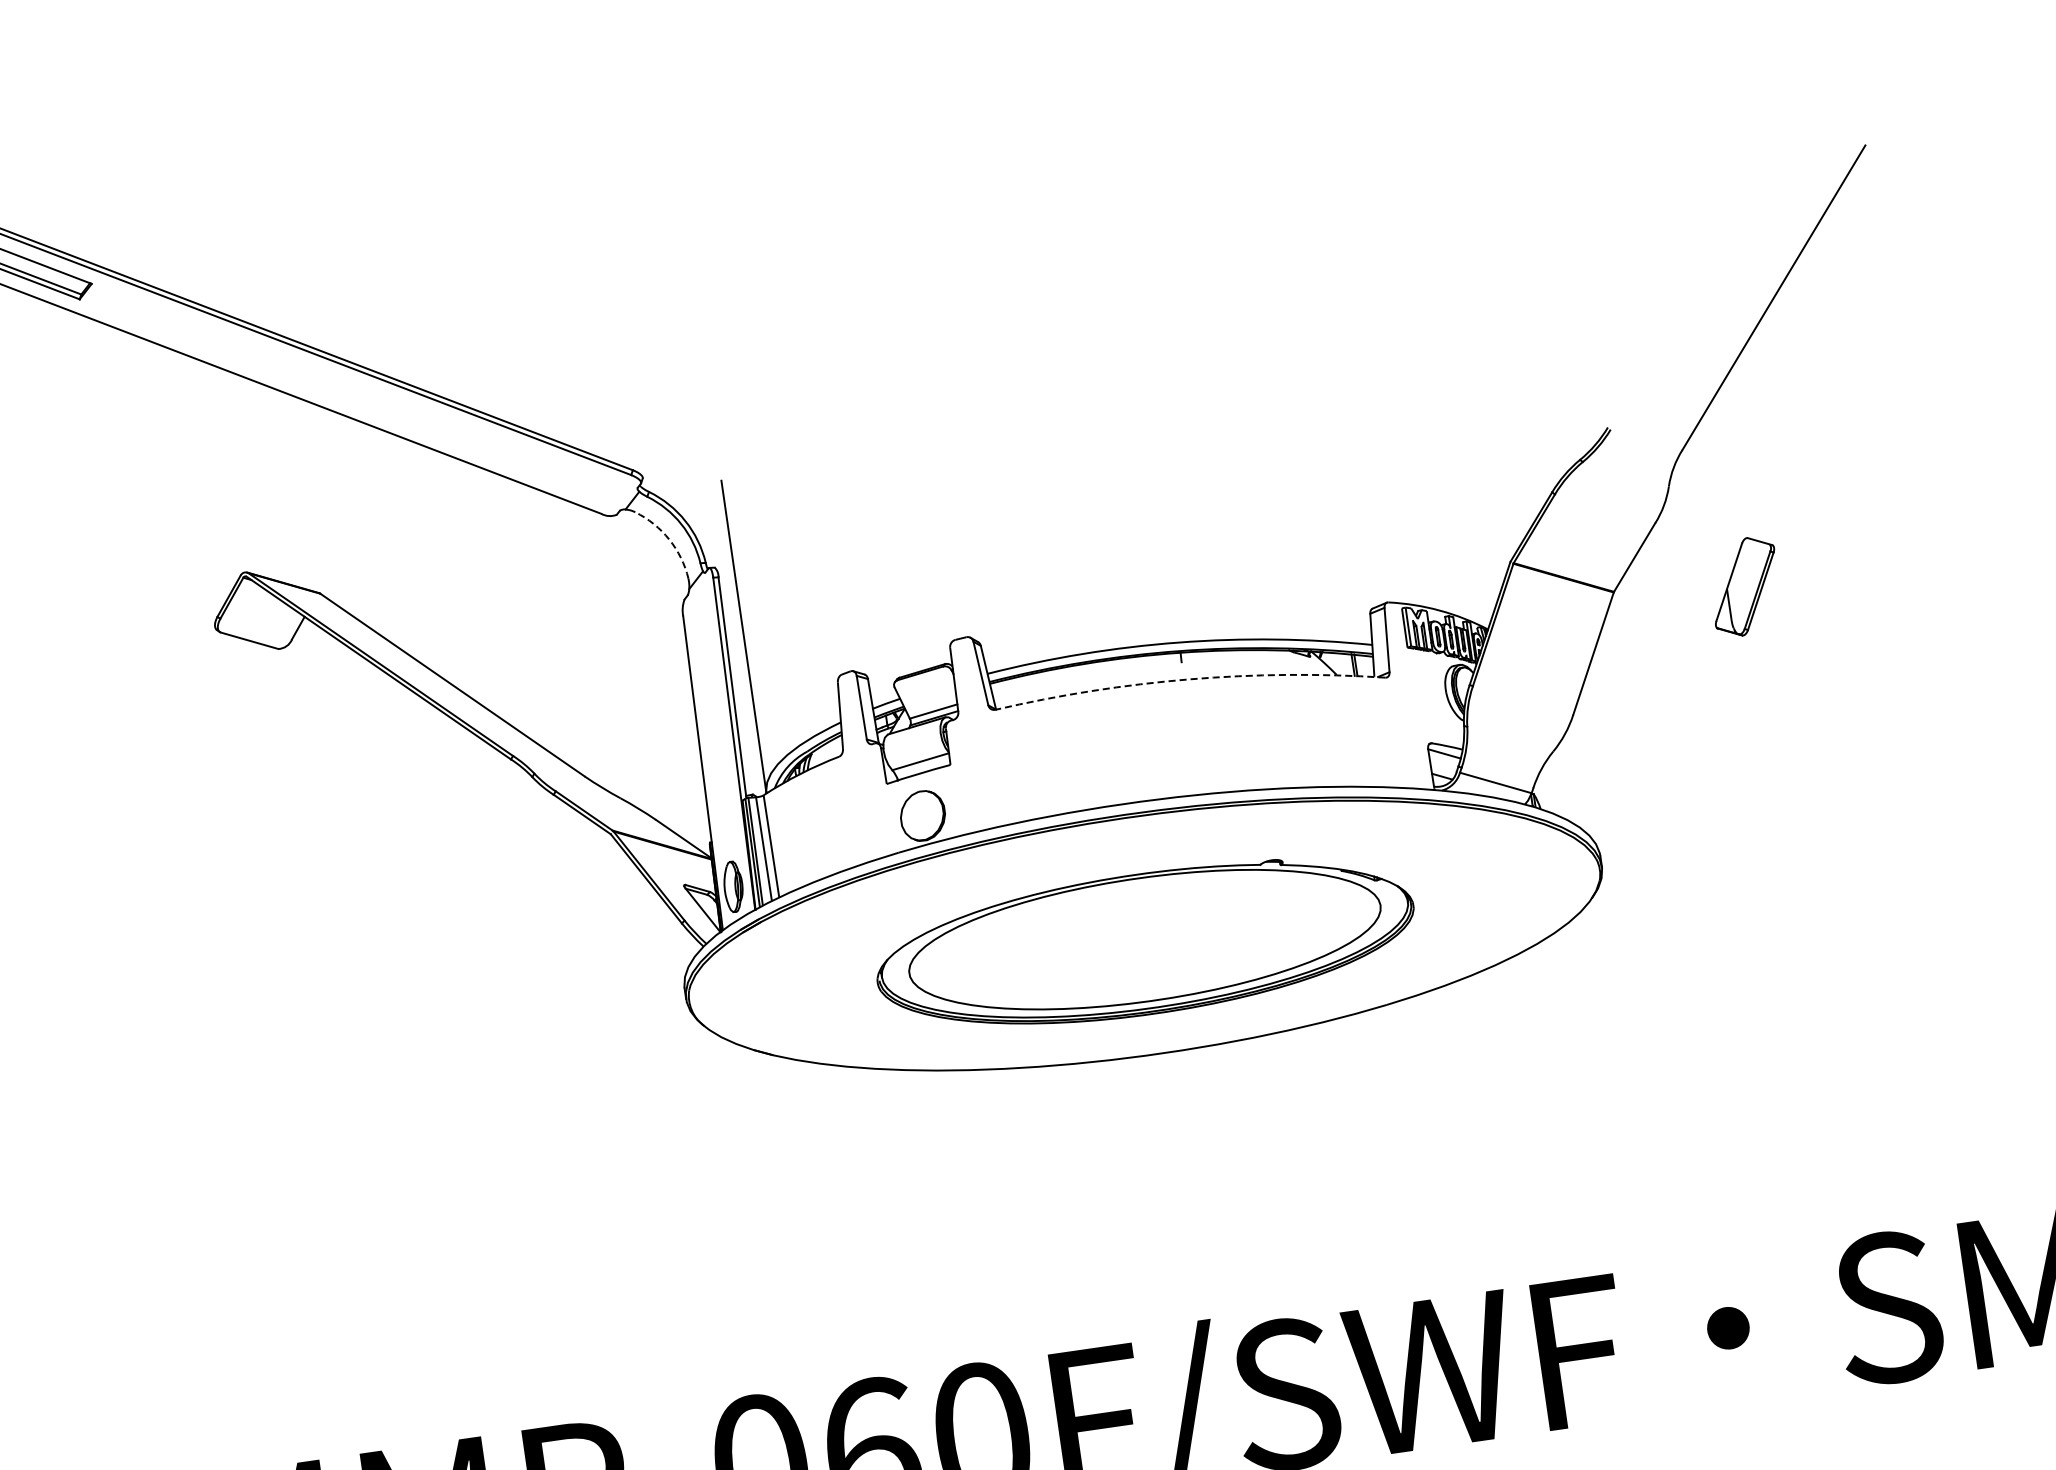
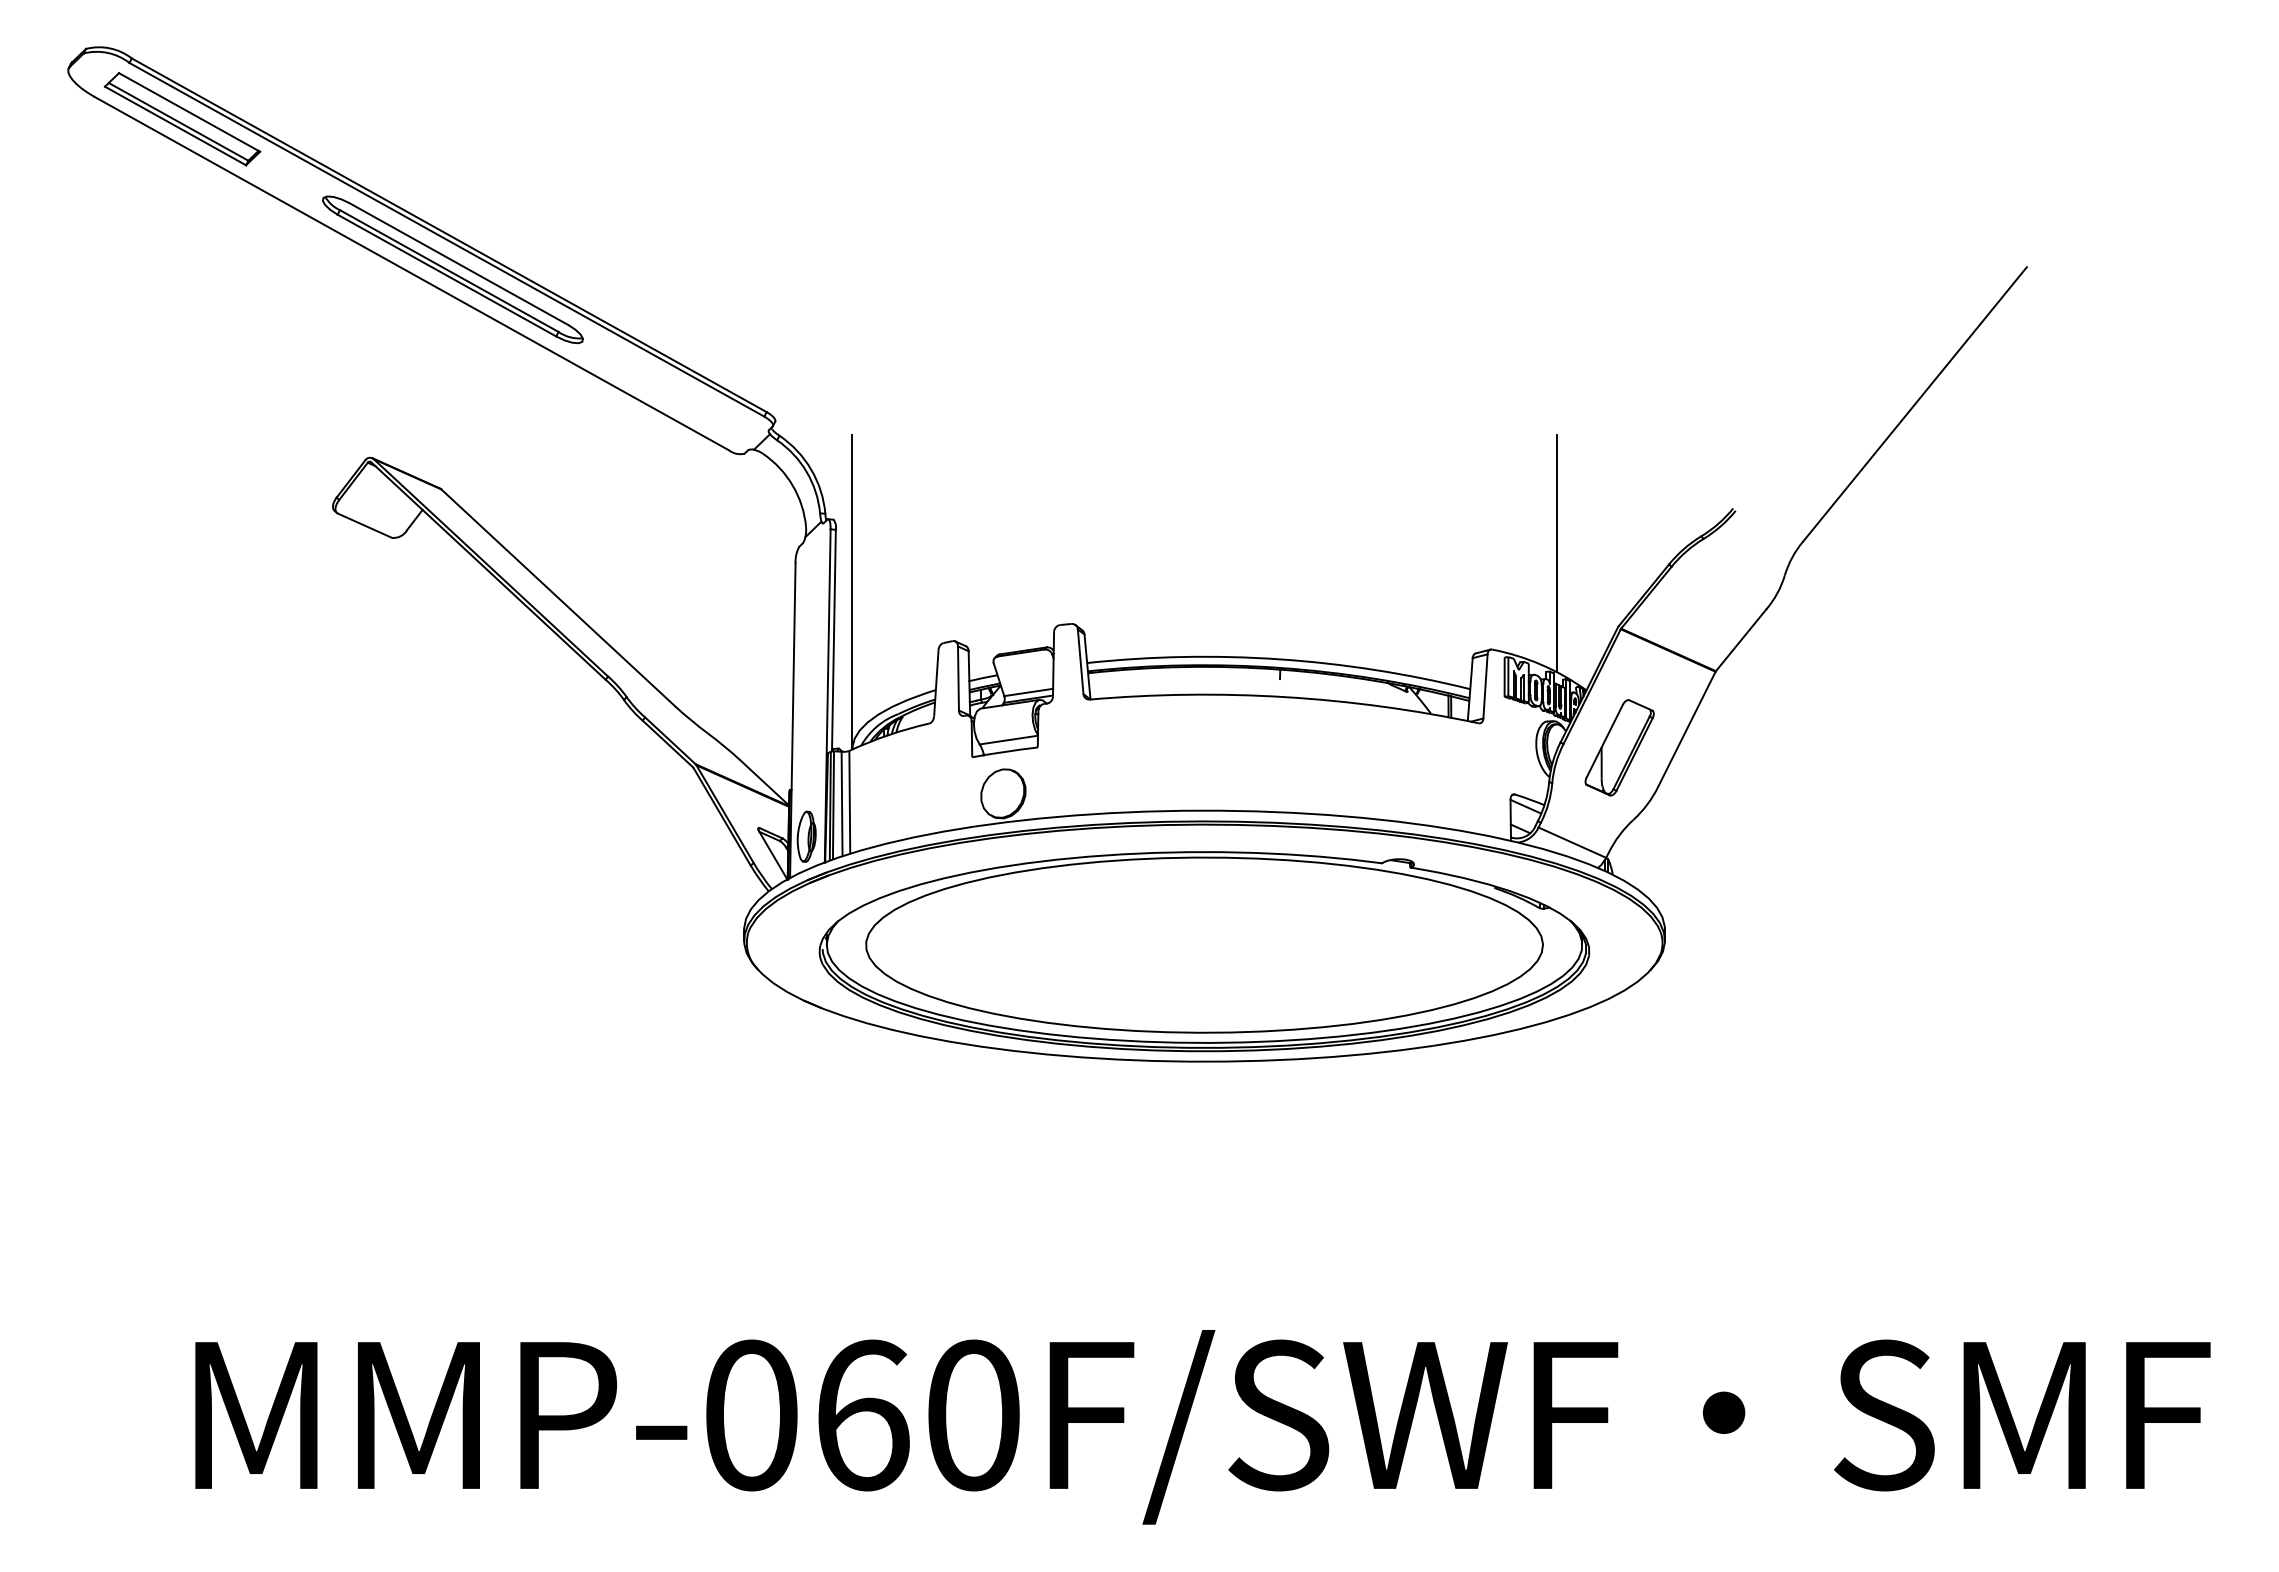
part: (299, 373) -> (452, 269), added
line: (1438, 497) -> (1556, 553), added
arc: (669, 539) -> (792, 485), dashed -> solid
part: (1744, 586) -> (1619, 747), moved
arc: (1189, 679) -> (1285, 697), dashed -> solid
part: (1145, 943) -> (1204, 951), size x1.43

